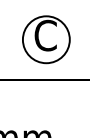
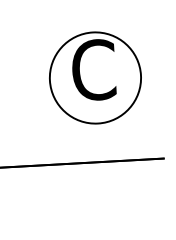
part: (46, 39) -> (95, 77), moved

